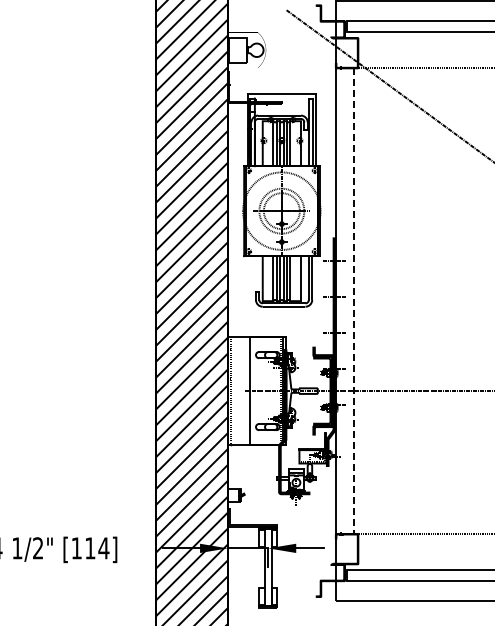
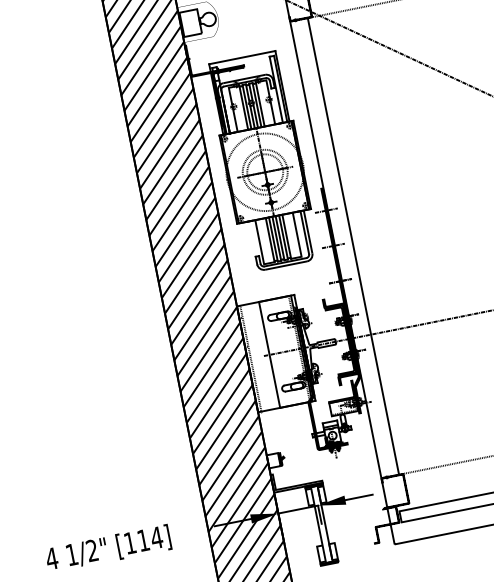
line: (353, 301) -> (353, 246), dashed -> solid

